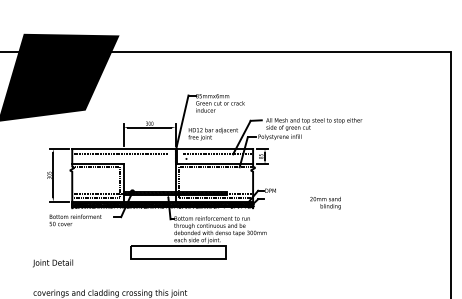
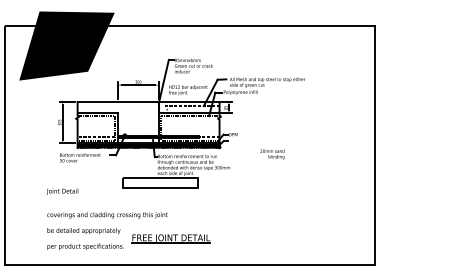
line: (119, 154) -> (114, 106), removed
text: (325, 203) -> (272, 154), moved

